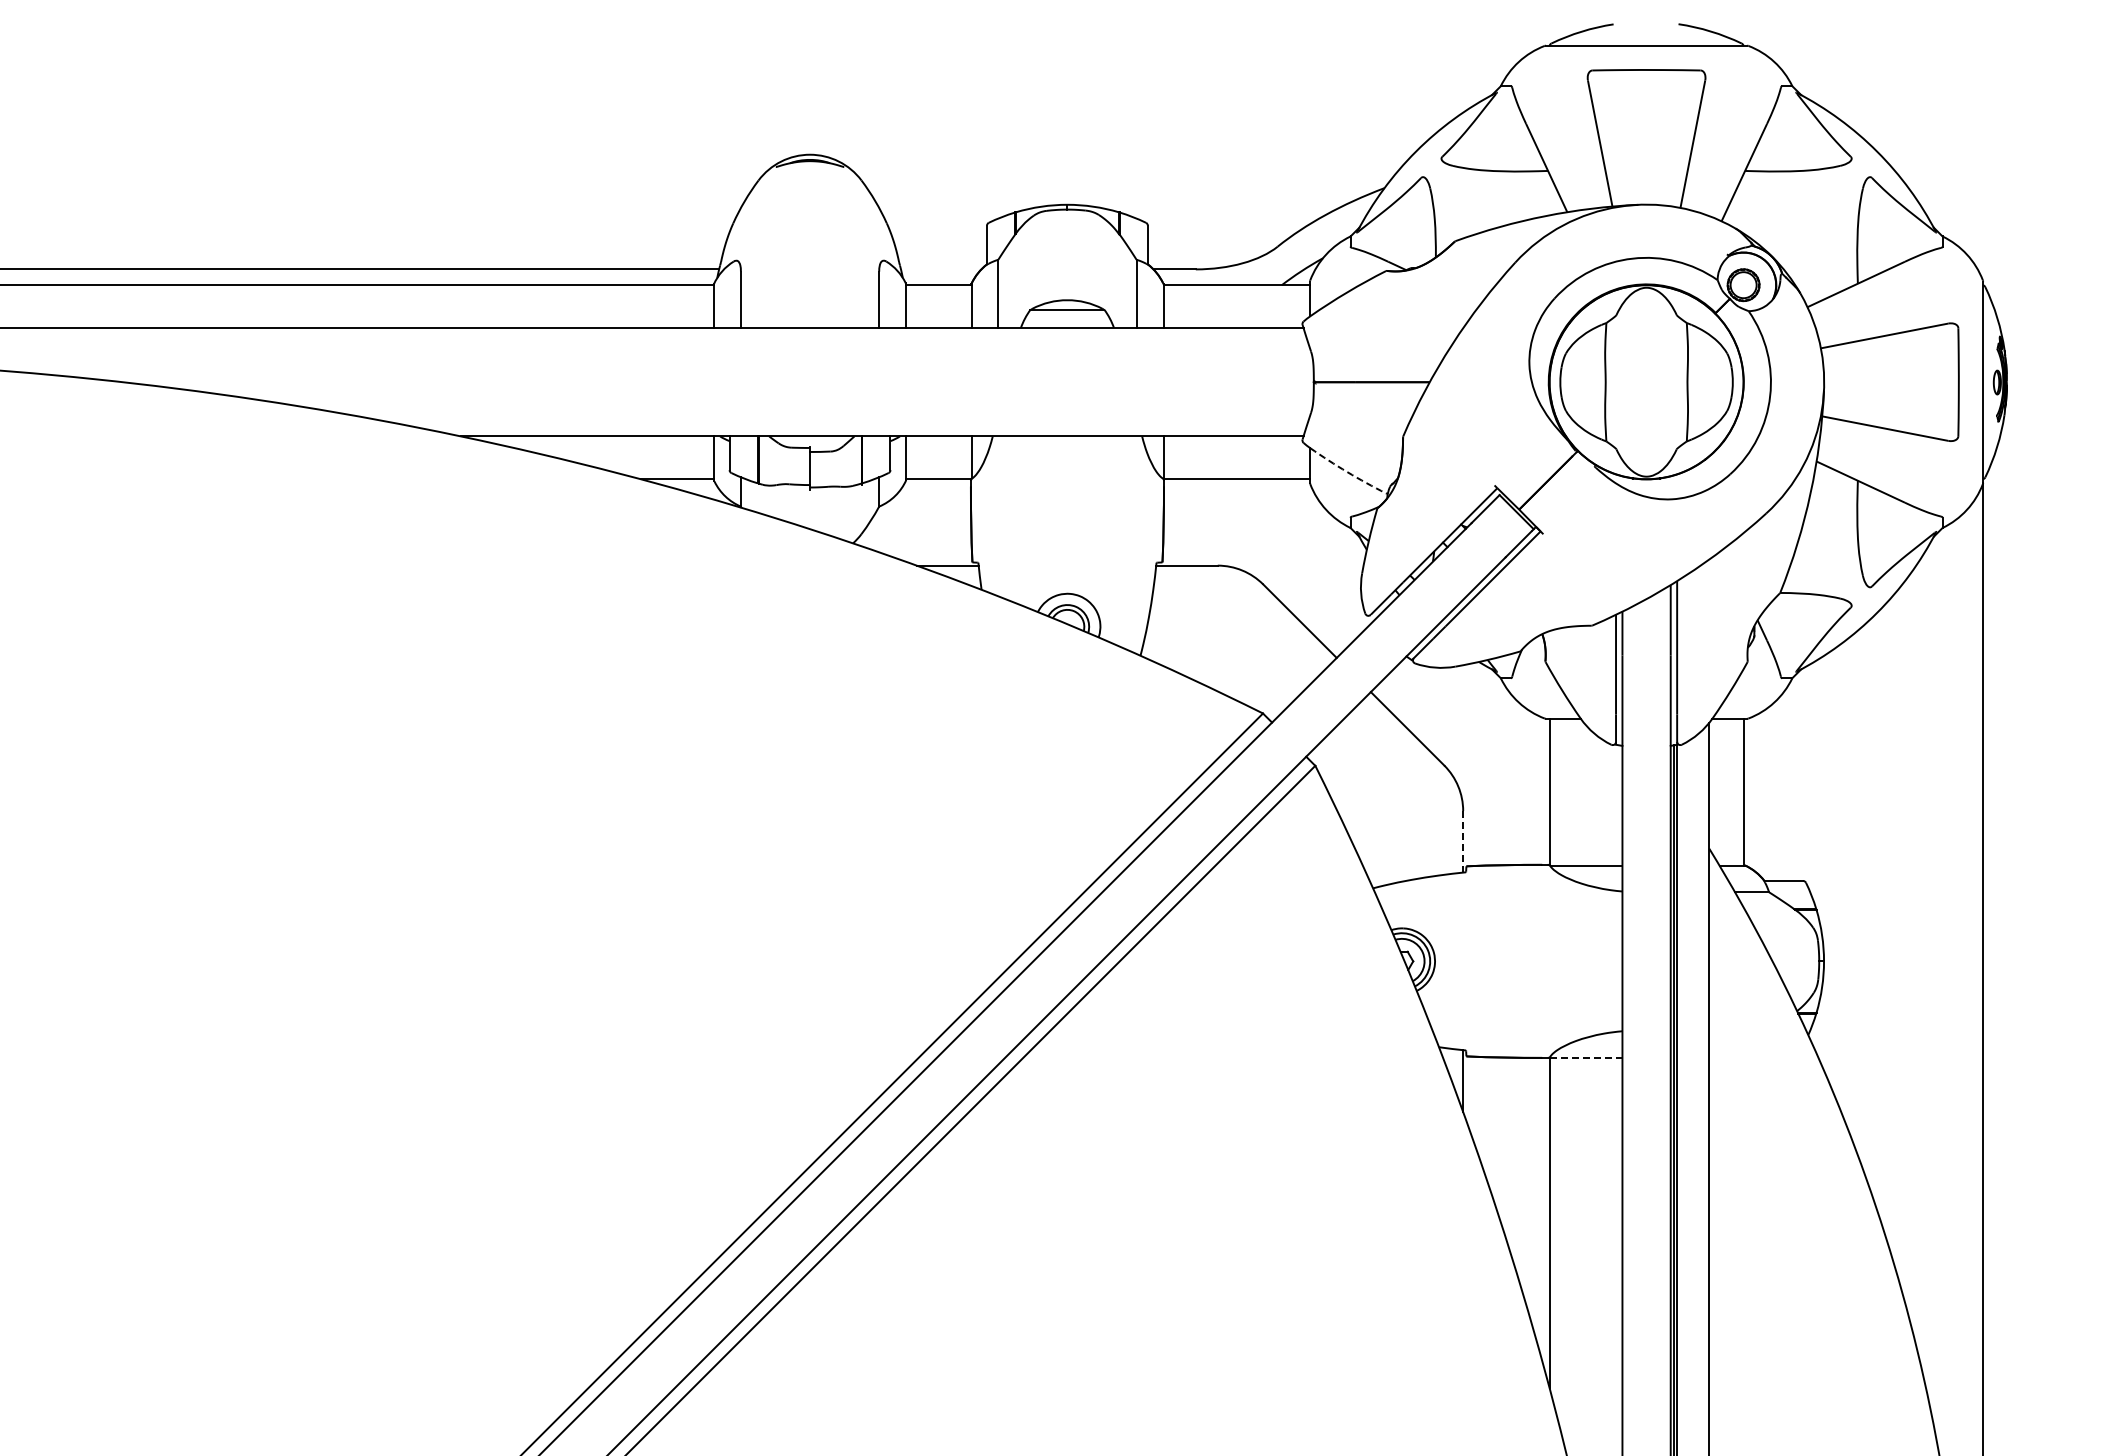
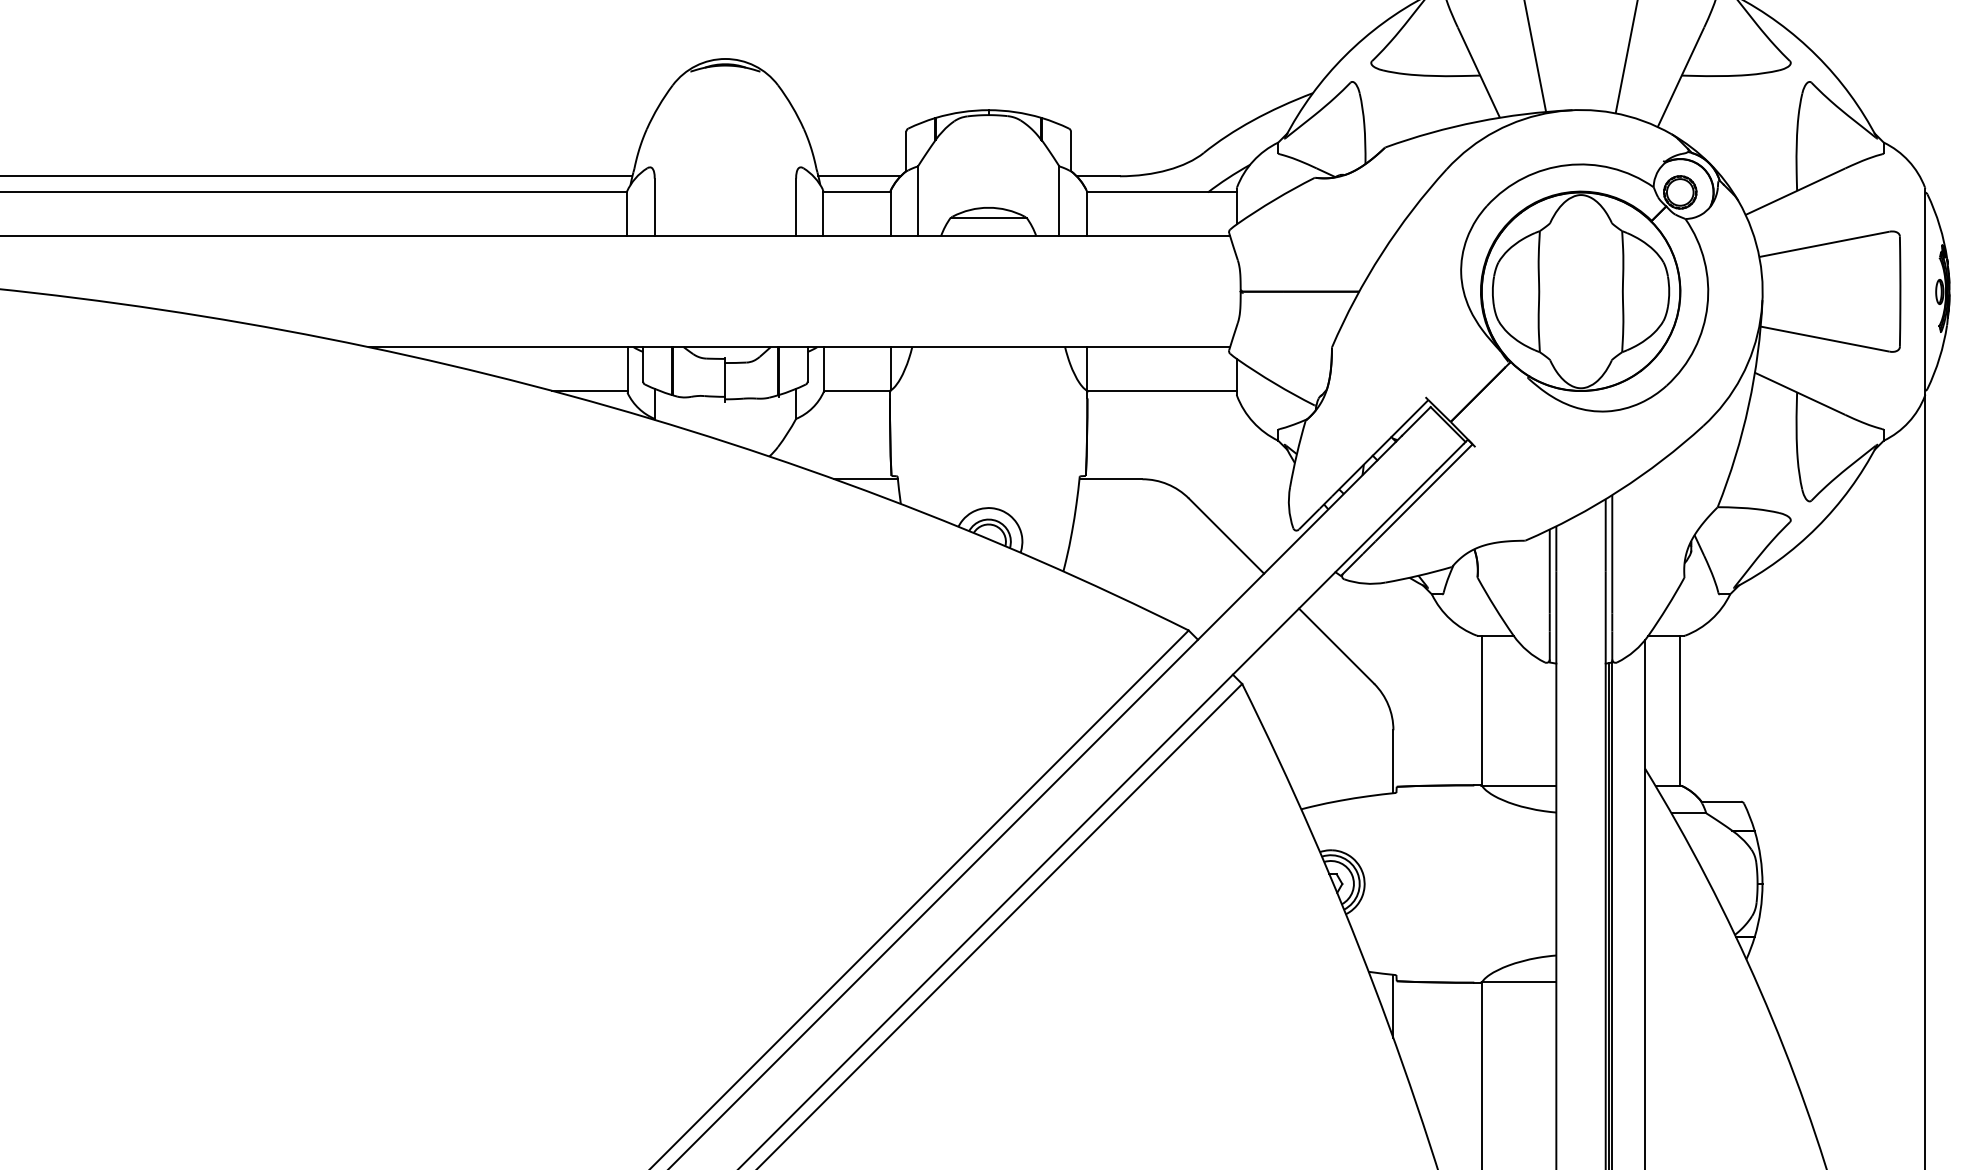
line: (940, 269) -> (858, 176), added
arc: (1347, 472) -> (1275, 383), dashed -> solid
line: (1463, 841) -> (1393, 761), dashed -> solid
line: (1586, 1057) -> (1519, 982), dashed -> solid

